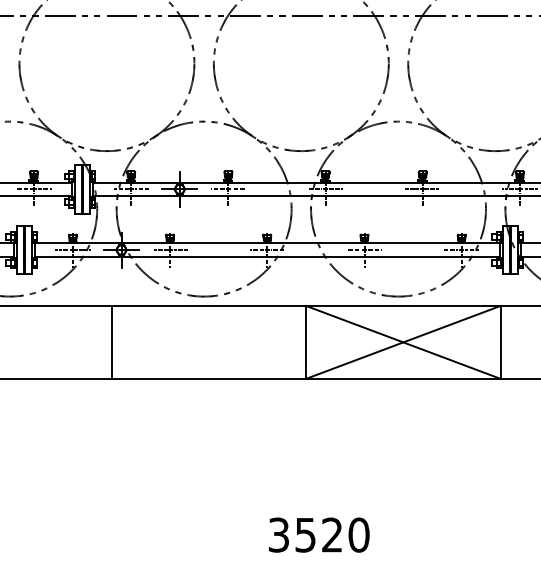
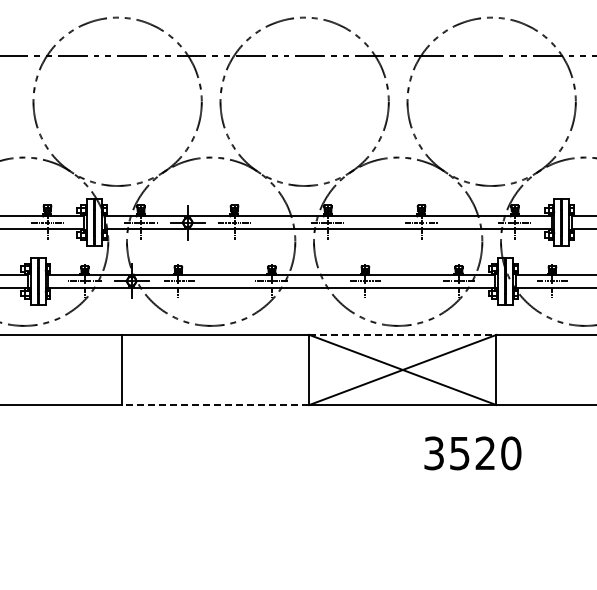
line: (403, 305) -> (402, 334), solid -> dashed
line: (208, 379) -> (215, 405), solid -> dashed
text: (318, 535) -> (472, 453), moved

